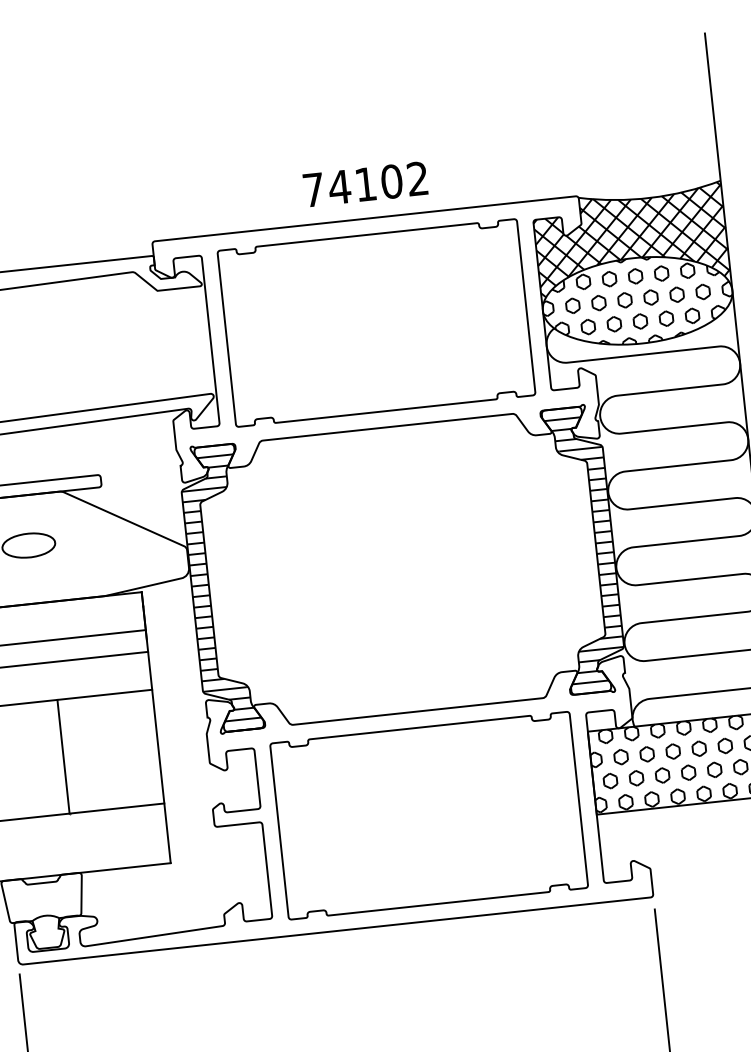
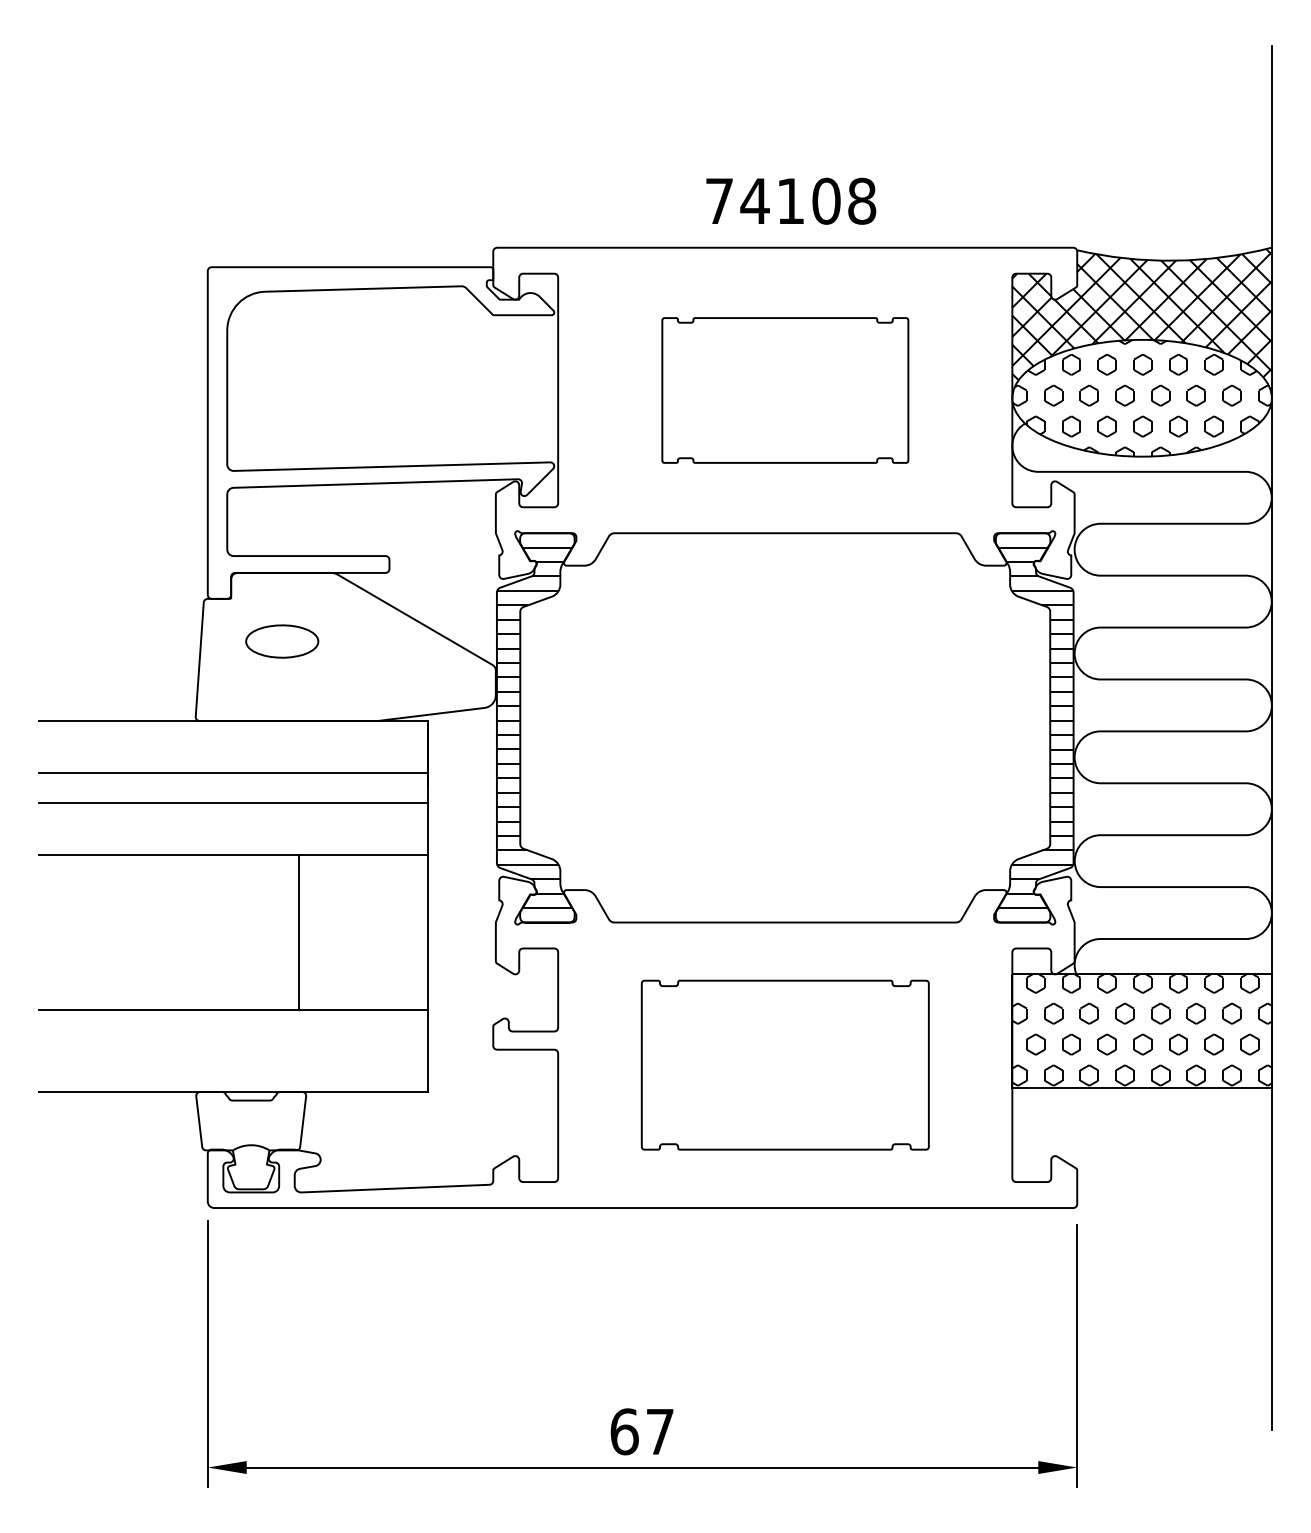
text: (418, 178) -> (862, 200), 74102 -> 74108
part: (376, 323) -> (785, 390), size x0.6
part: (429, 815) -> (785, 1064), size x0.7

